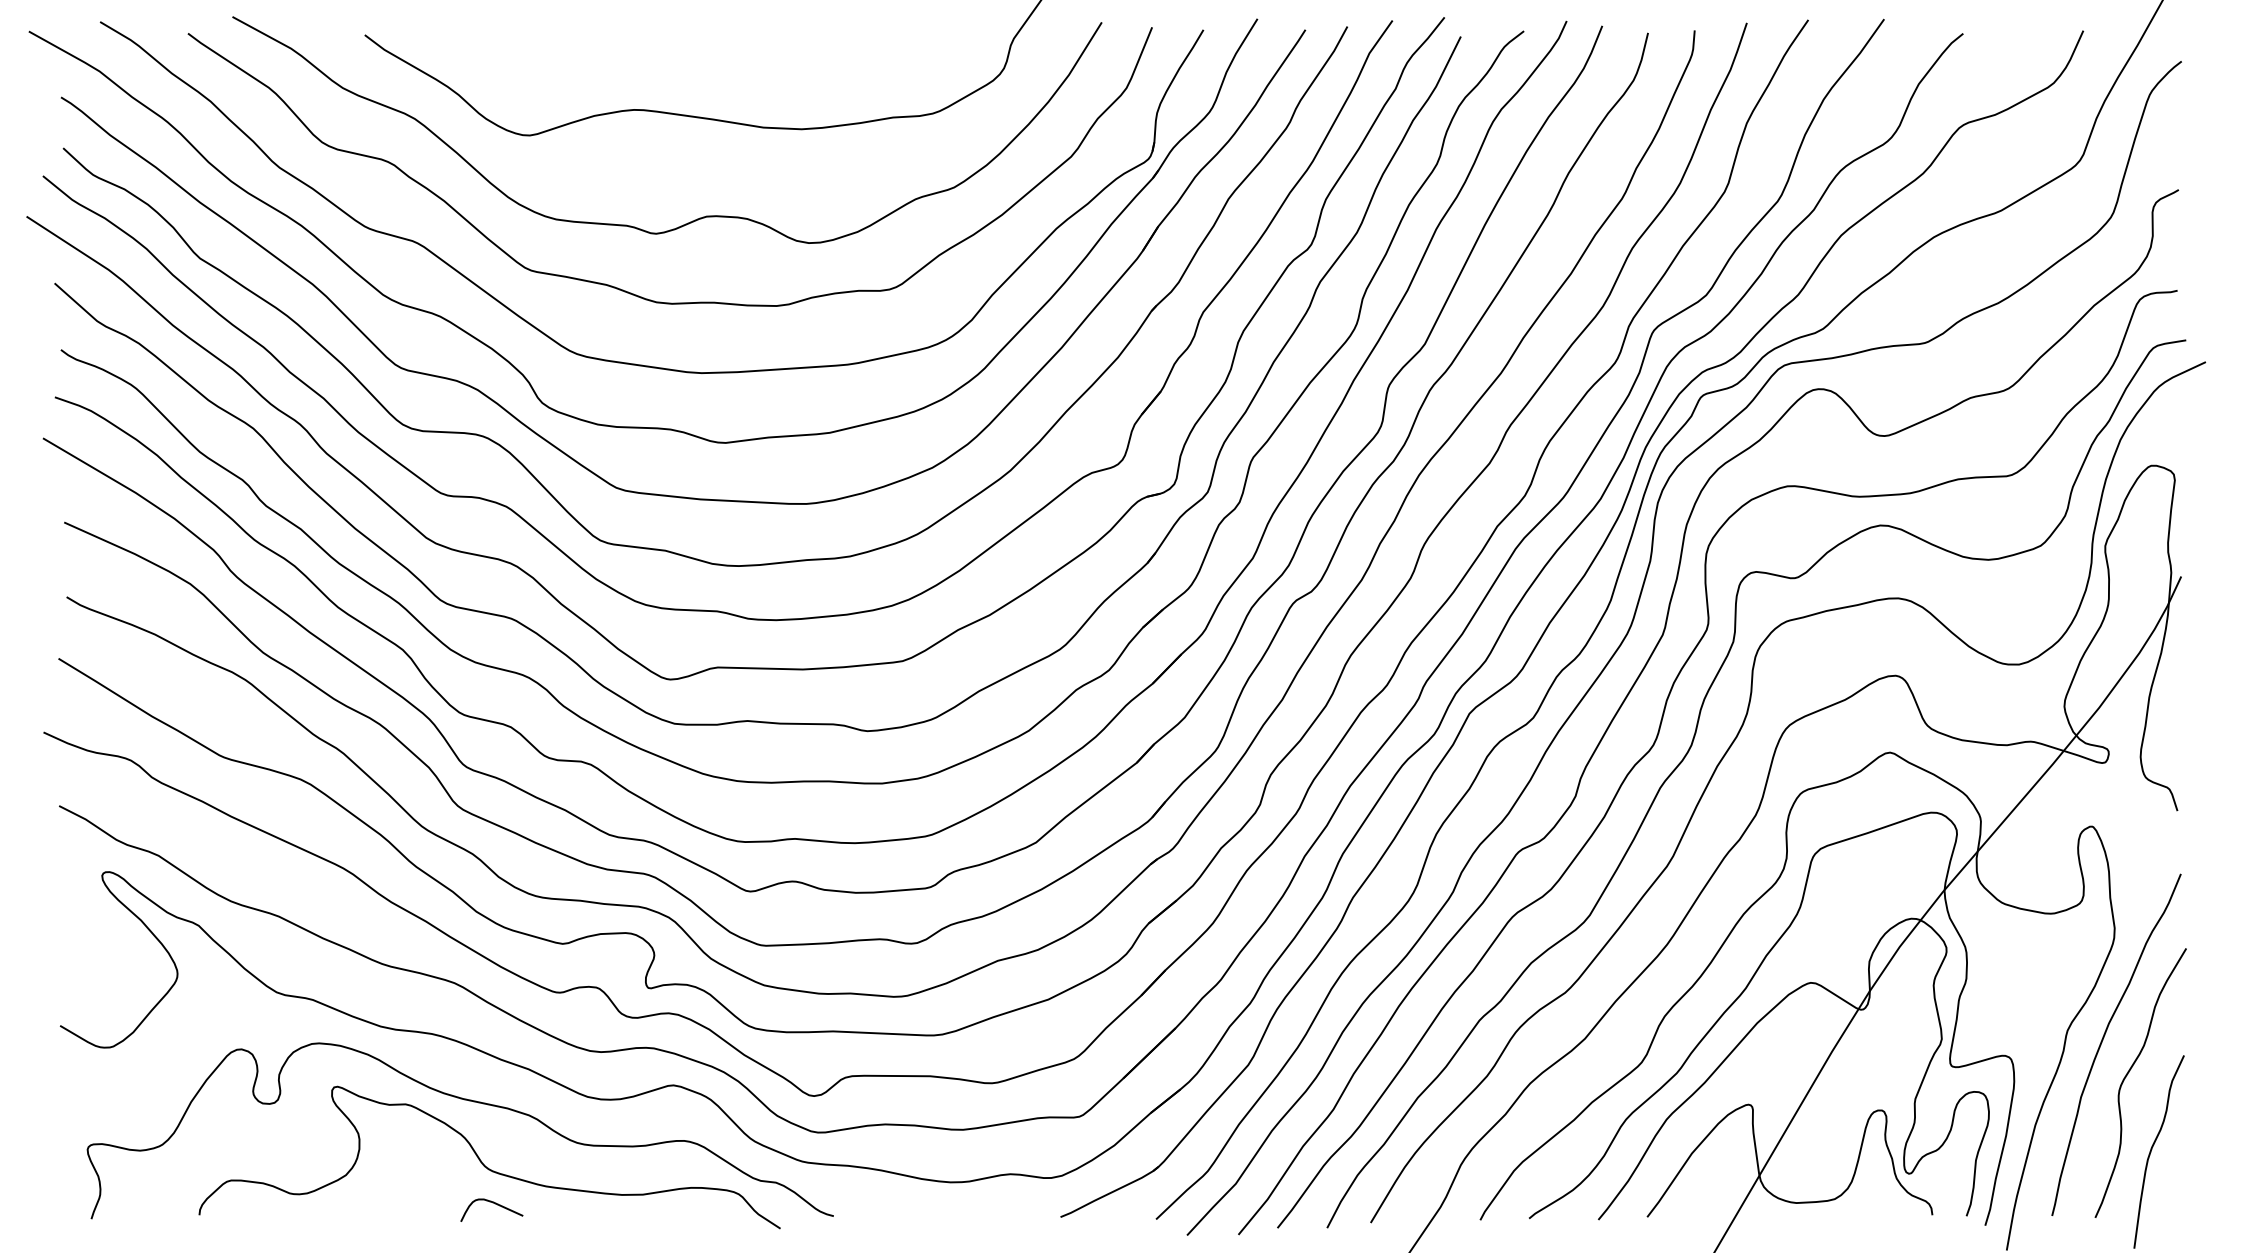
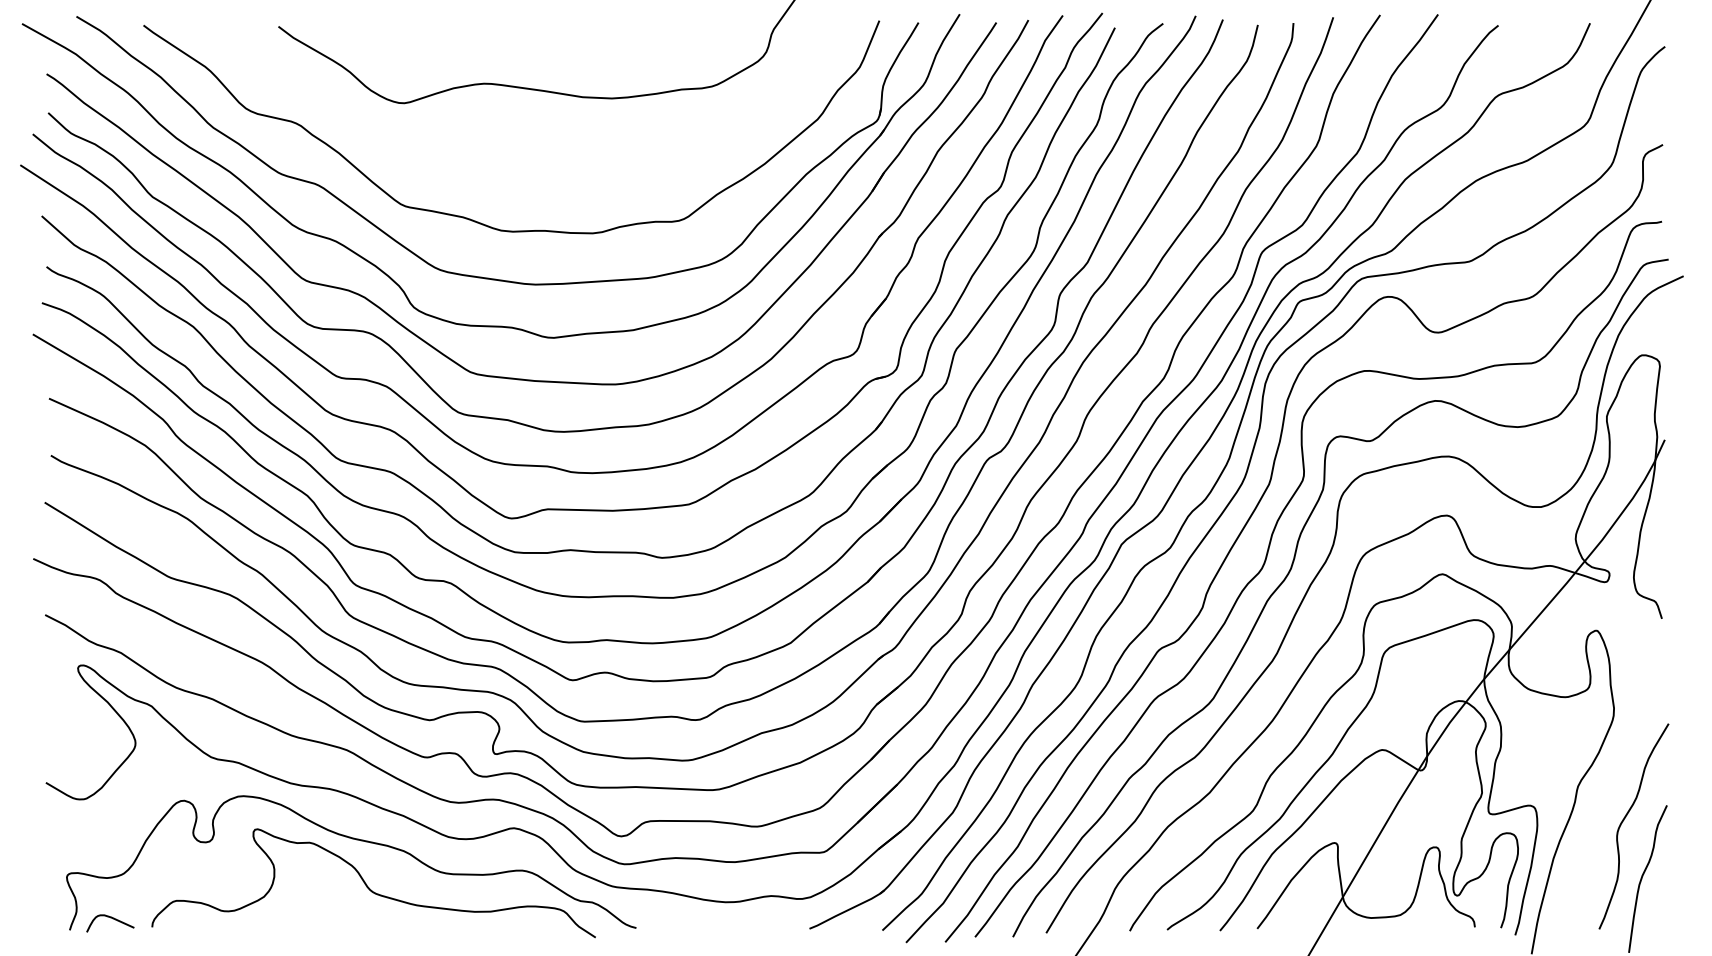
curve: (696, 218) -> (531, 166), removed
curve: (2104, 1038) -> (1606, 792), removed
curve: (491, 1203) -> (110, 918), moved

